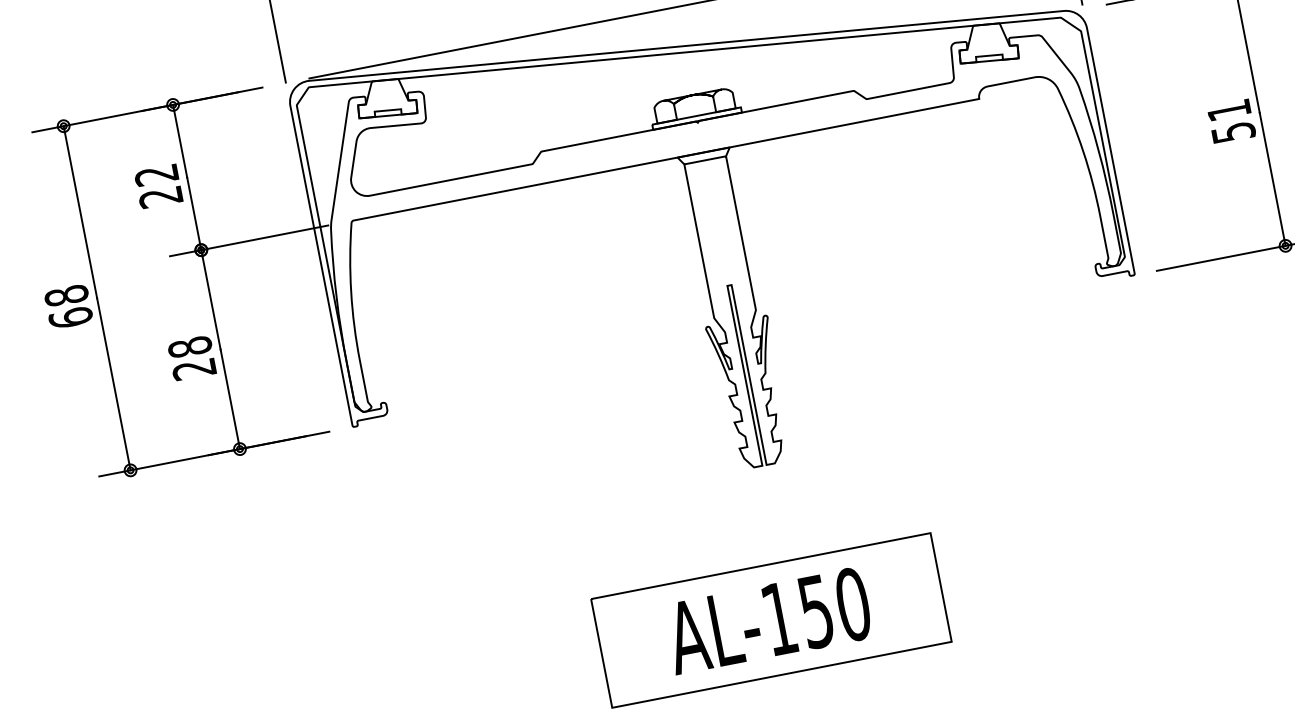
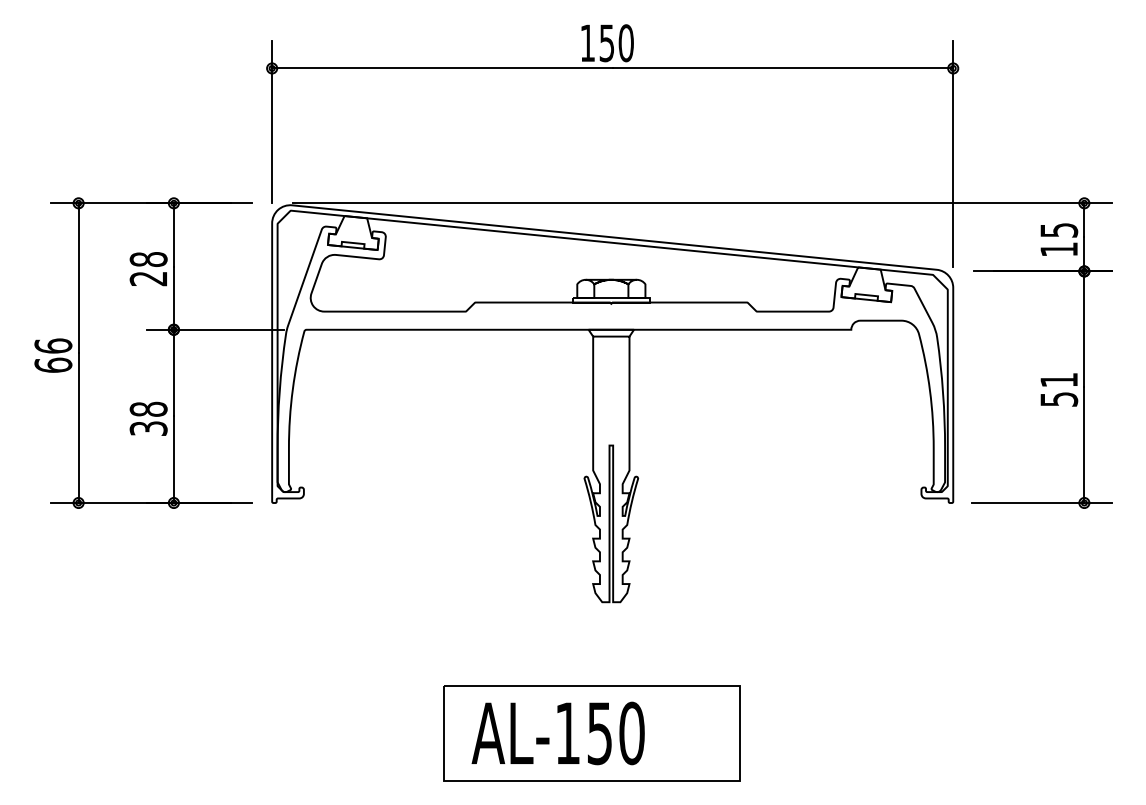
text: (156, 175) -> (148, 259), 22 -> 28
text: (66, 295) -> (53, 345), 68 -> 66
text: (194, 369) -> (148, 428), 28 -> 38
text: (767, 621) -> (557, 733), moved

